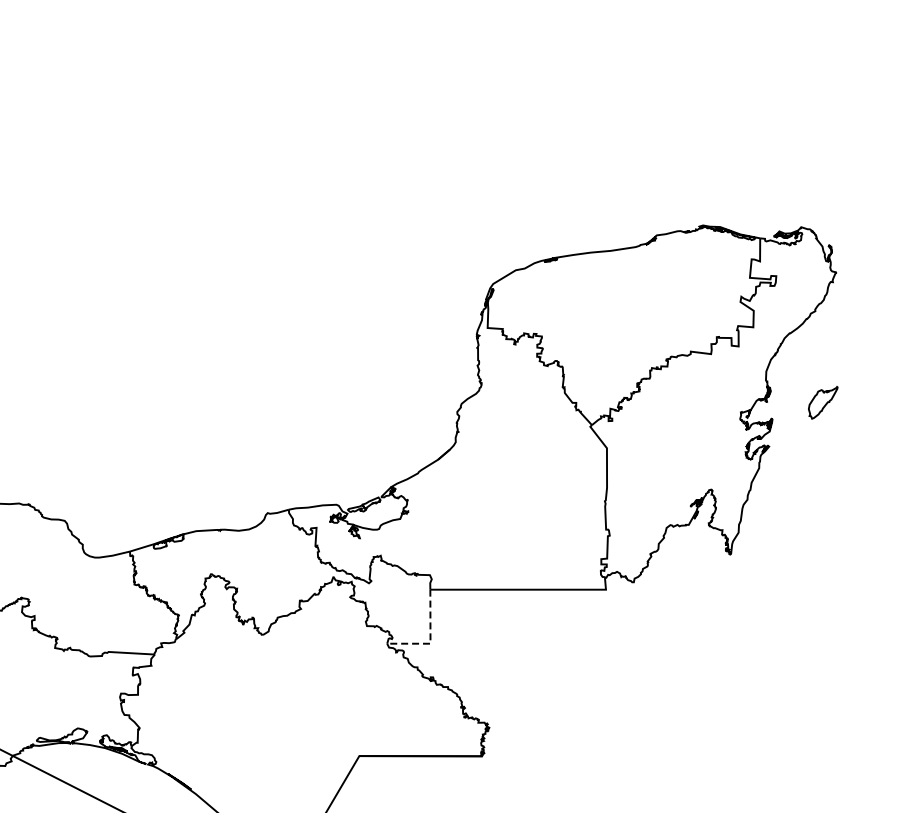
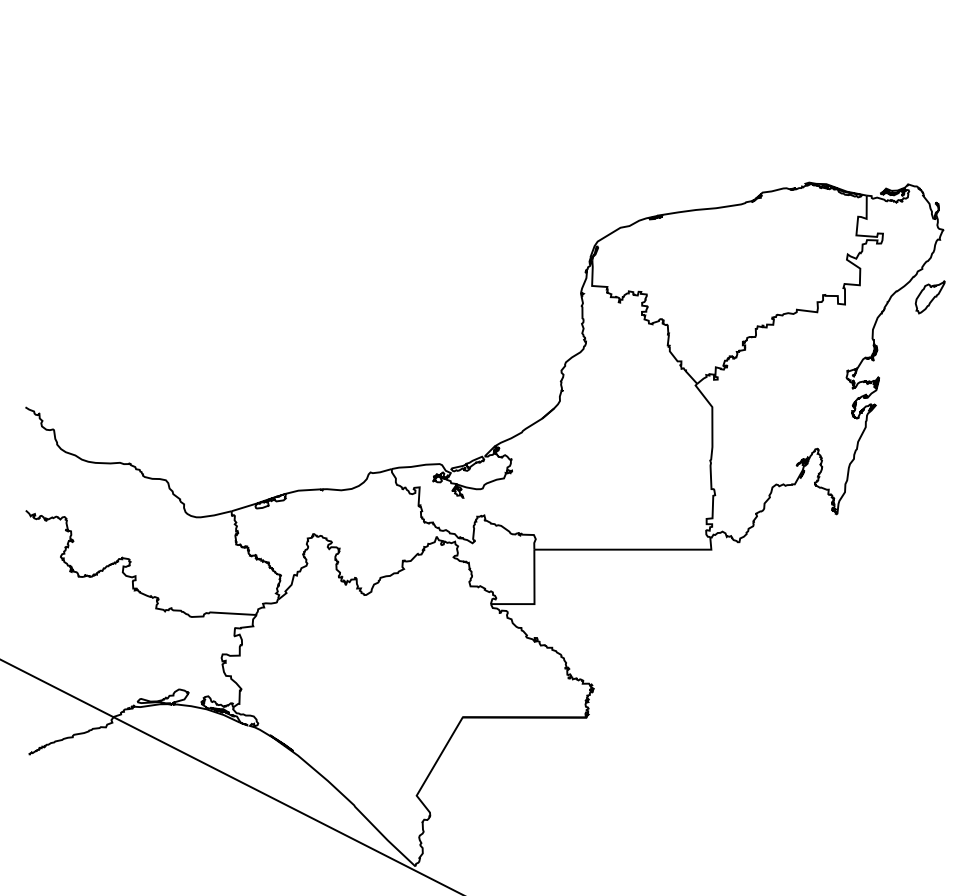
part: (822, 402) -> (929, 297), moved
line: (430, 639) -> (534, 599), dashed -> solid

